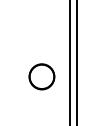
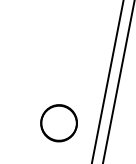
part: (41, 76) -> (58, 122), moved

